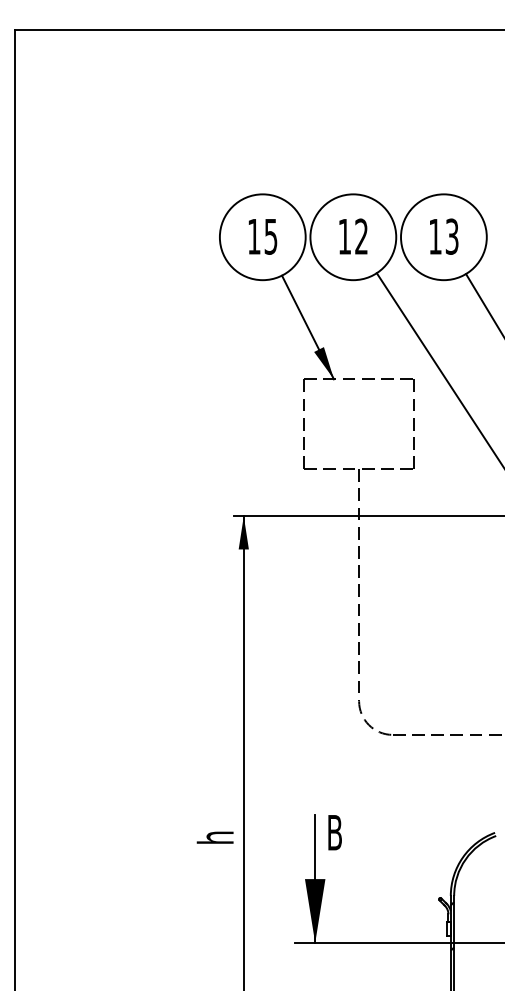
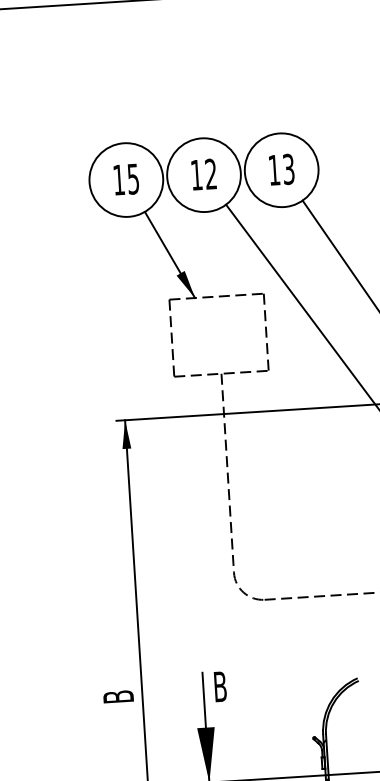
text: (214, 836) -> (117, 696), h -> B

